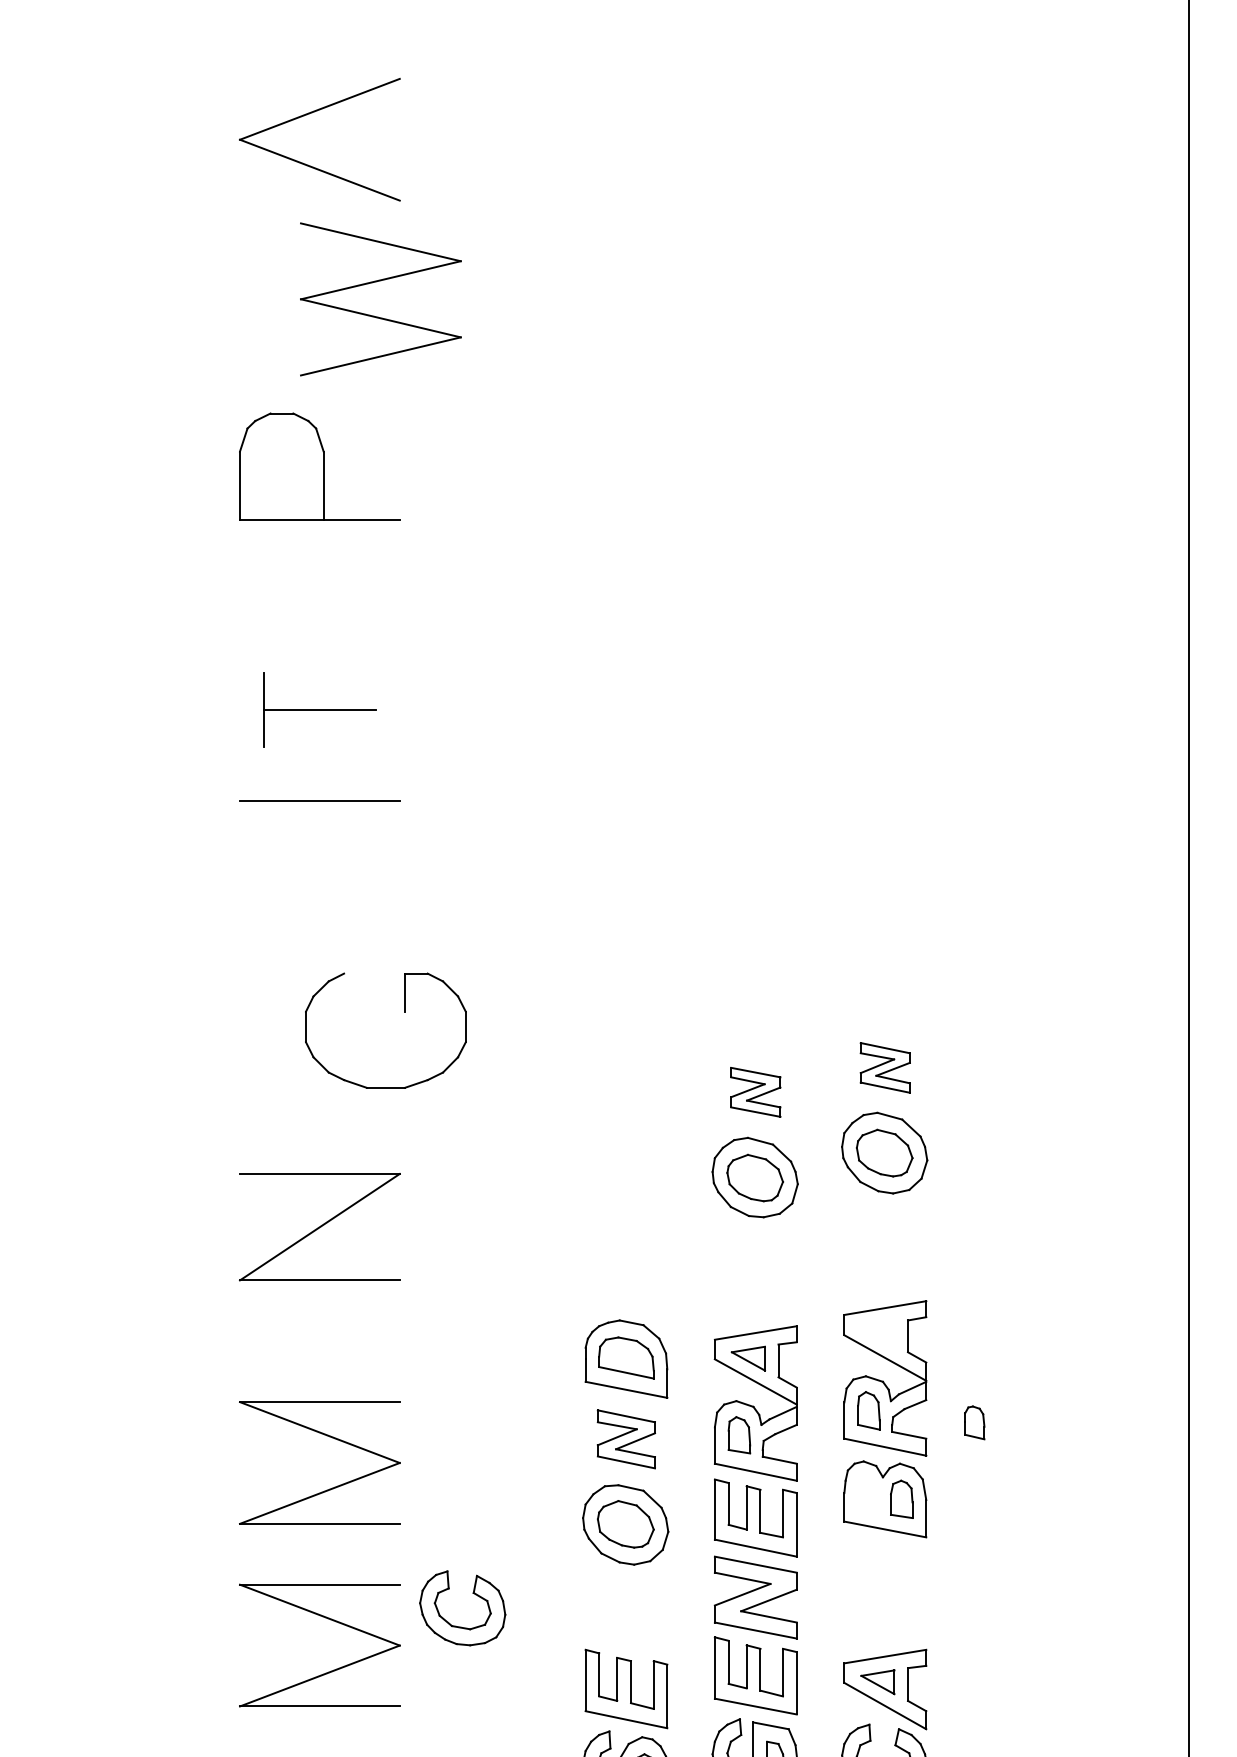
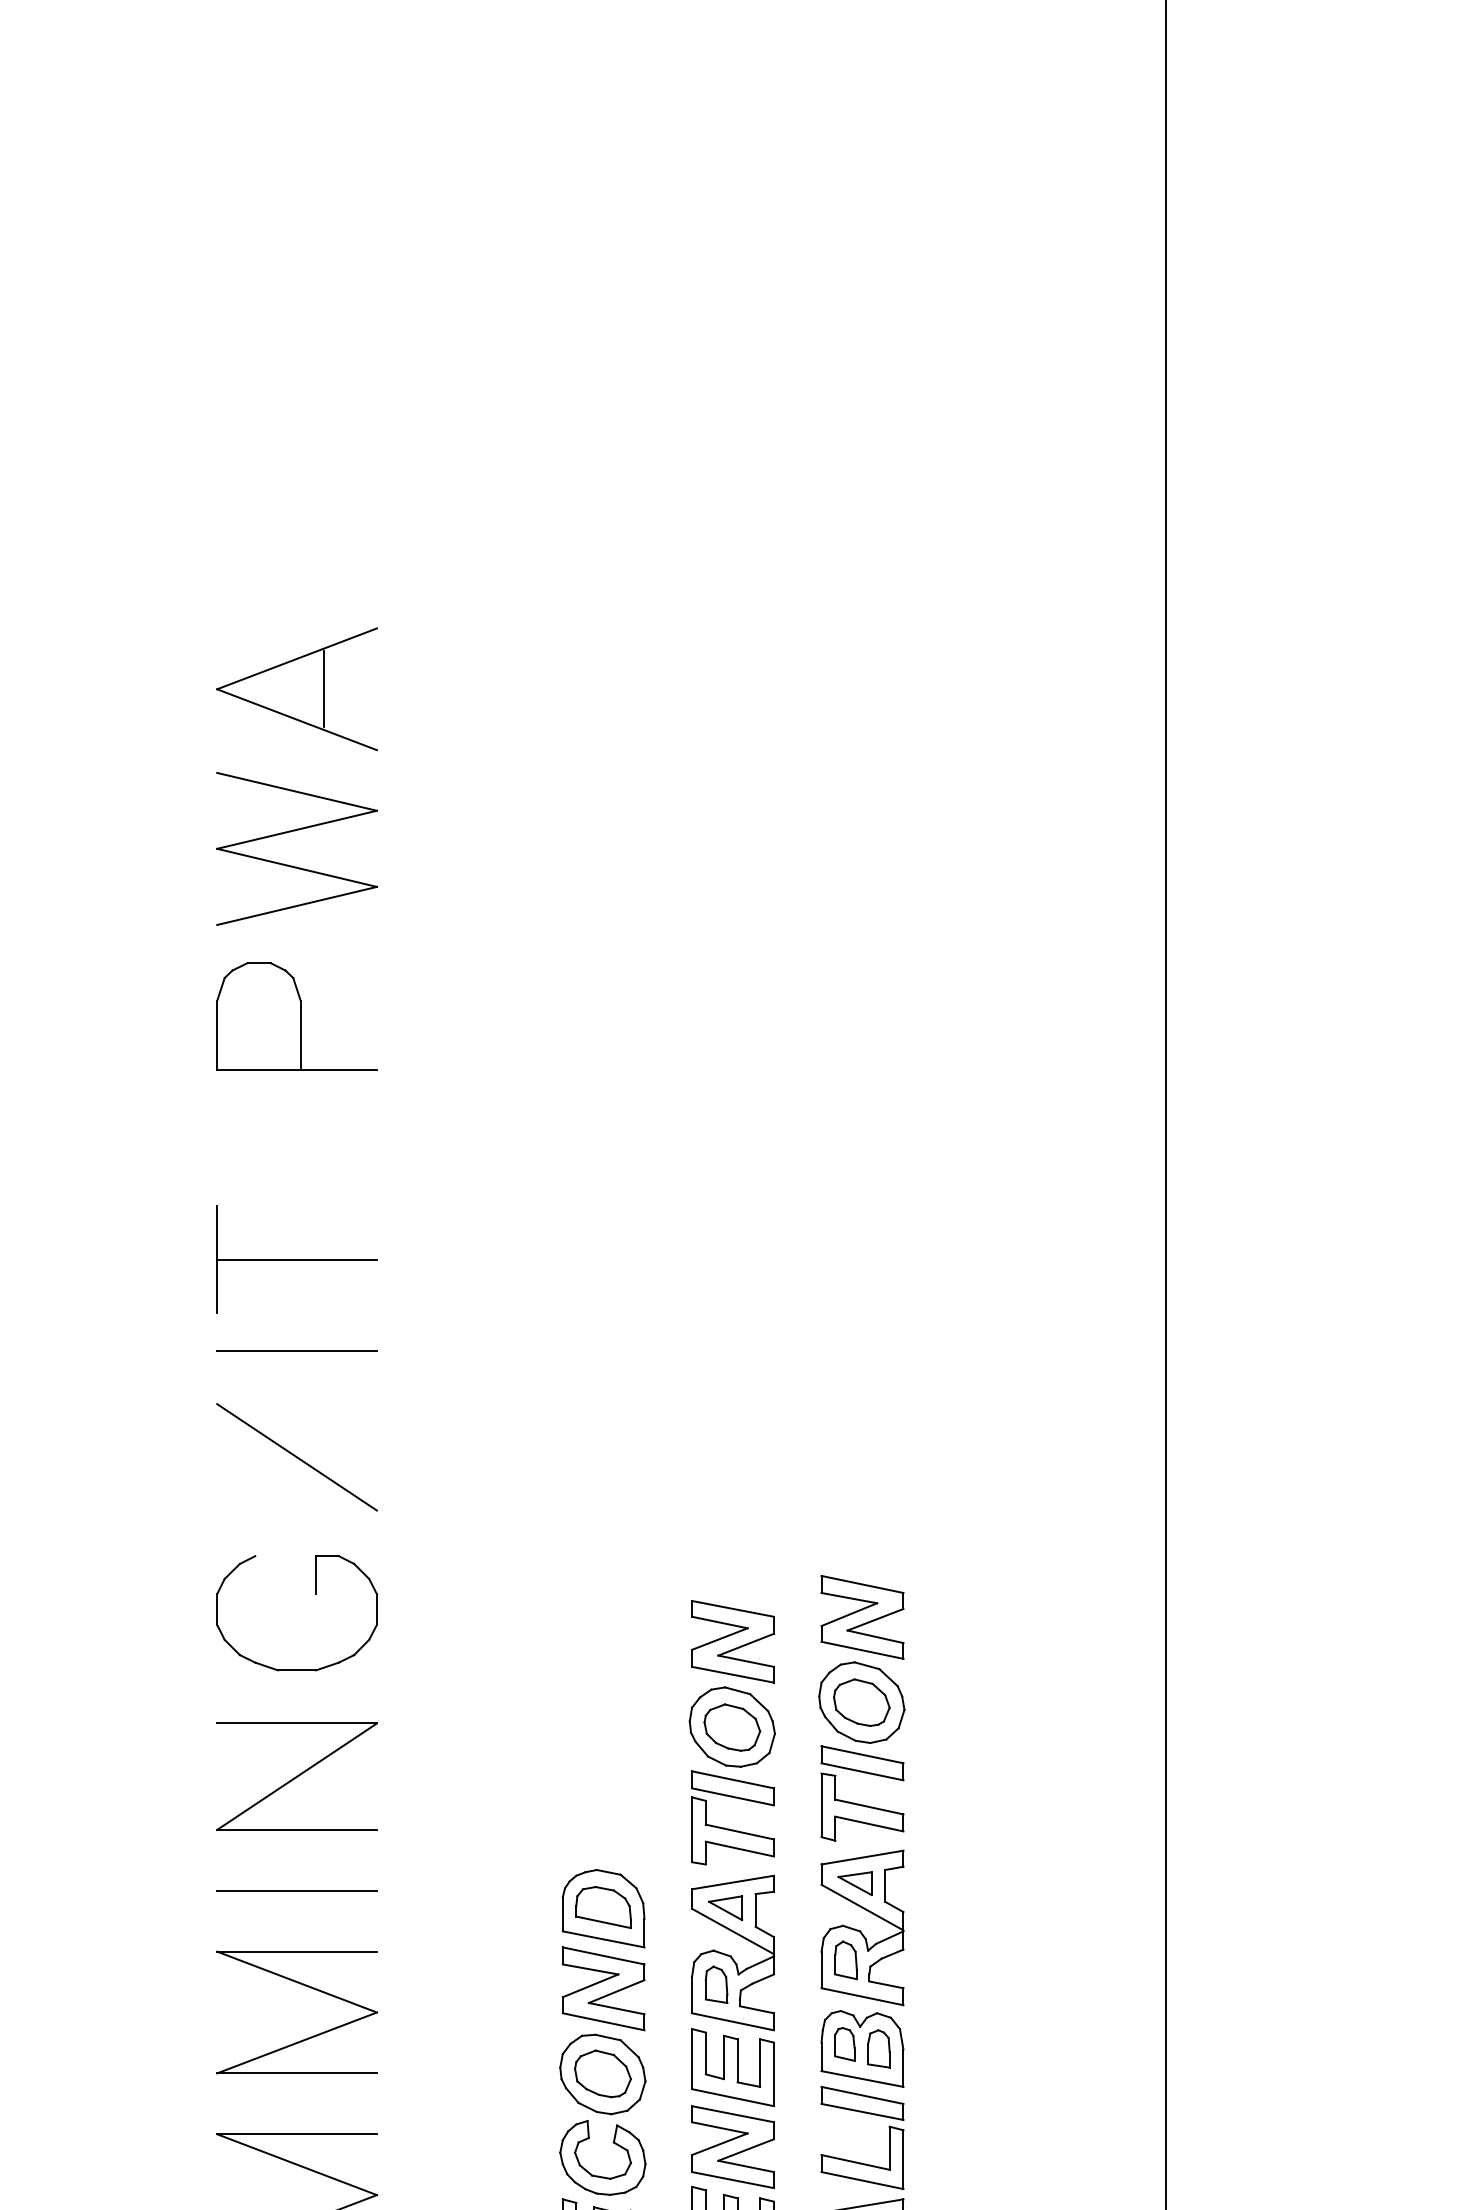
line: (346, 139) -> (323, 689), added
part: (379, 281) -> (295, 831), moved
part: (319, 709) -> (296, 1259), size x1.43
line: (319, 907) -> (296, 1457), added
part: (404, 1011) -> (315, 1594), moved
part: (885, 1067) -> (862, 1617), size x1.67
part: (755, 1091) -> (732, 1641), size x1.67
part: (881, 1253) -> (858, 1803), added
part: (752, 1278) -> (729, 1828), added
part: (877, 1333) -> (854, 1883), added
line: (319, 1340) -> (296, 1890), added
part: (974, 1422) -> (844, 2044), moved
part: (626, 1438) -> (603, 1988), size x1.43
part: (886, 1563) -> (863, 2113), added
part: (473, 1593) -> (613, 2143), moved

